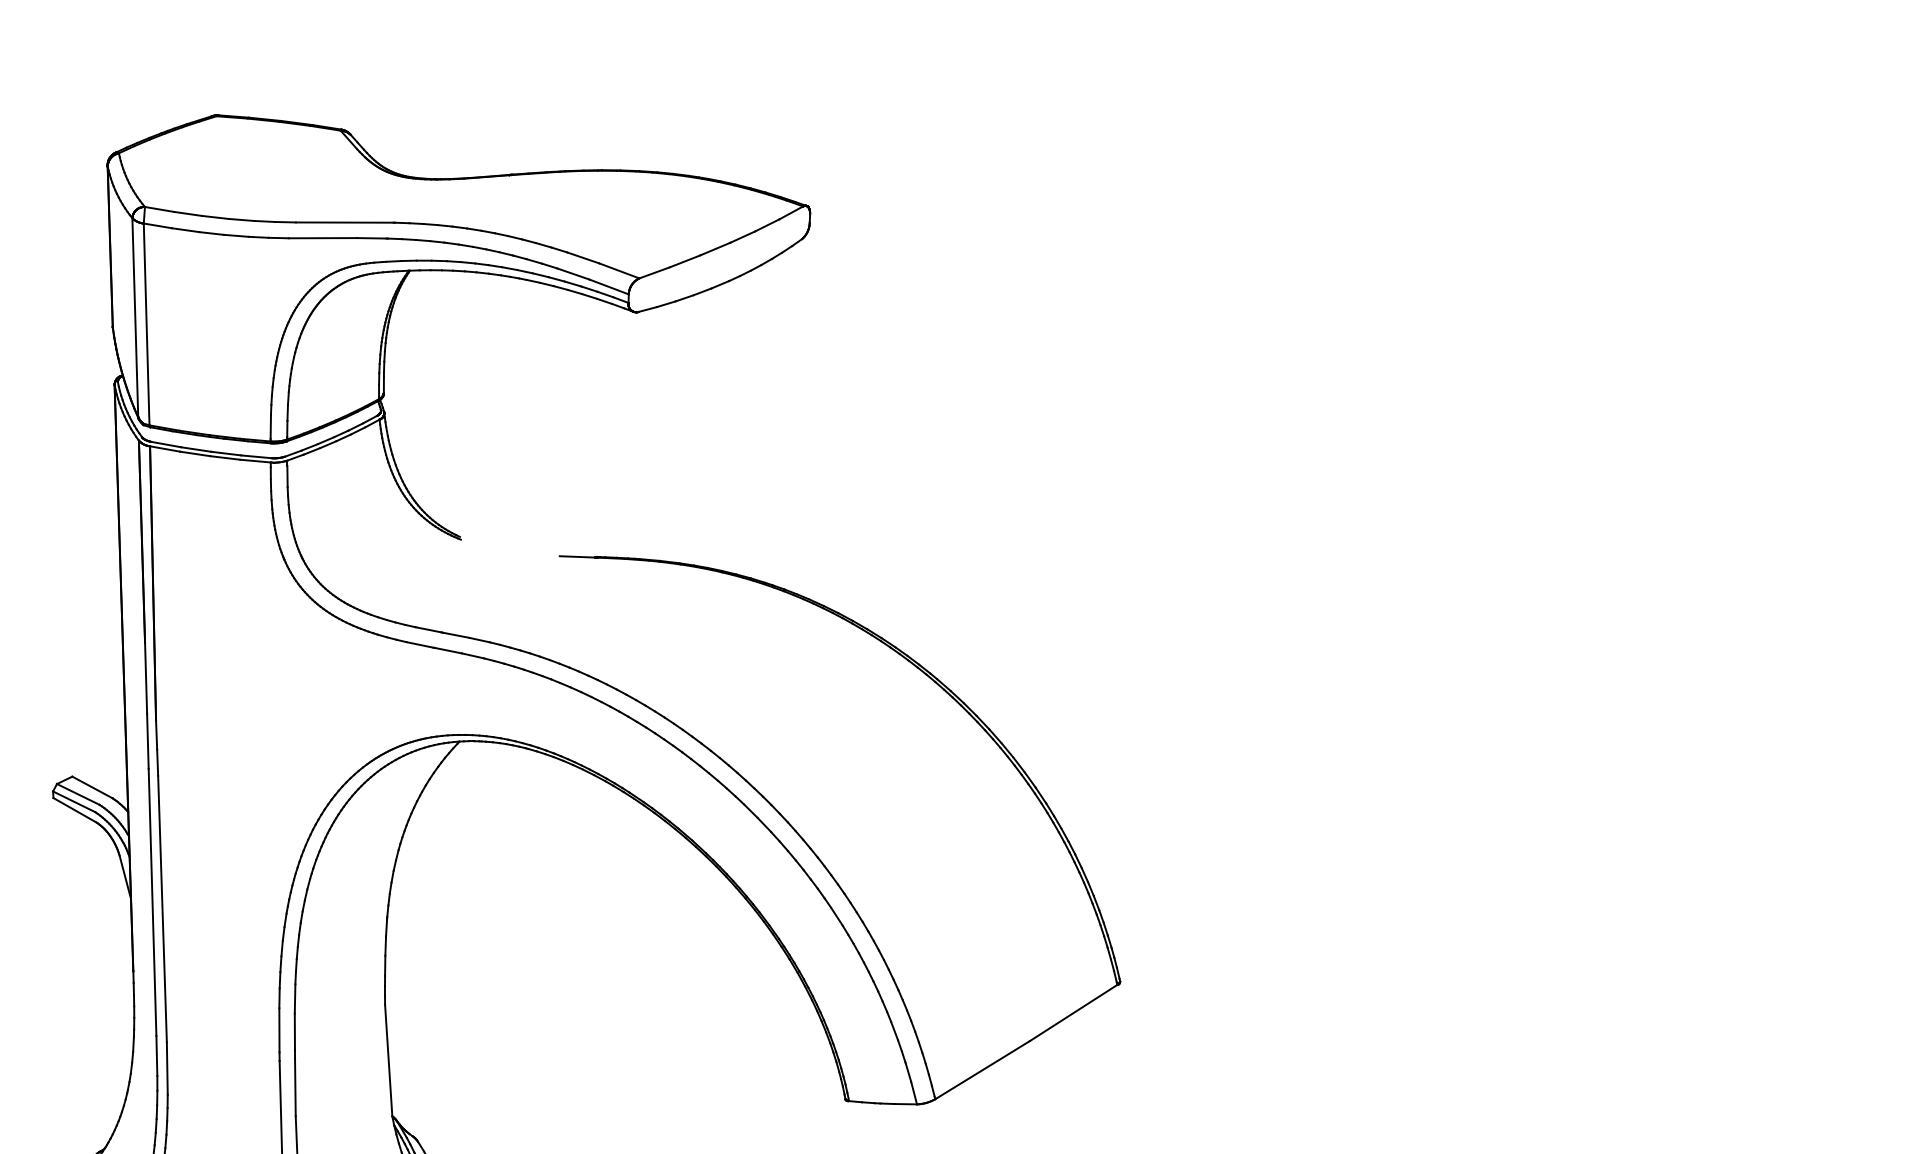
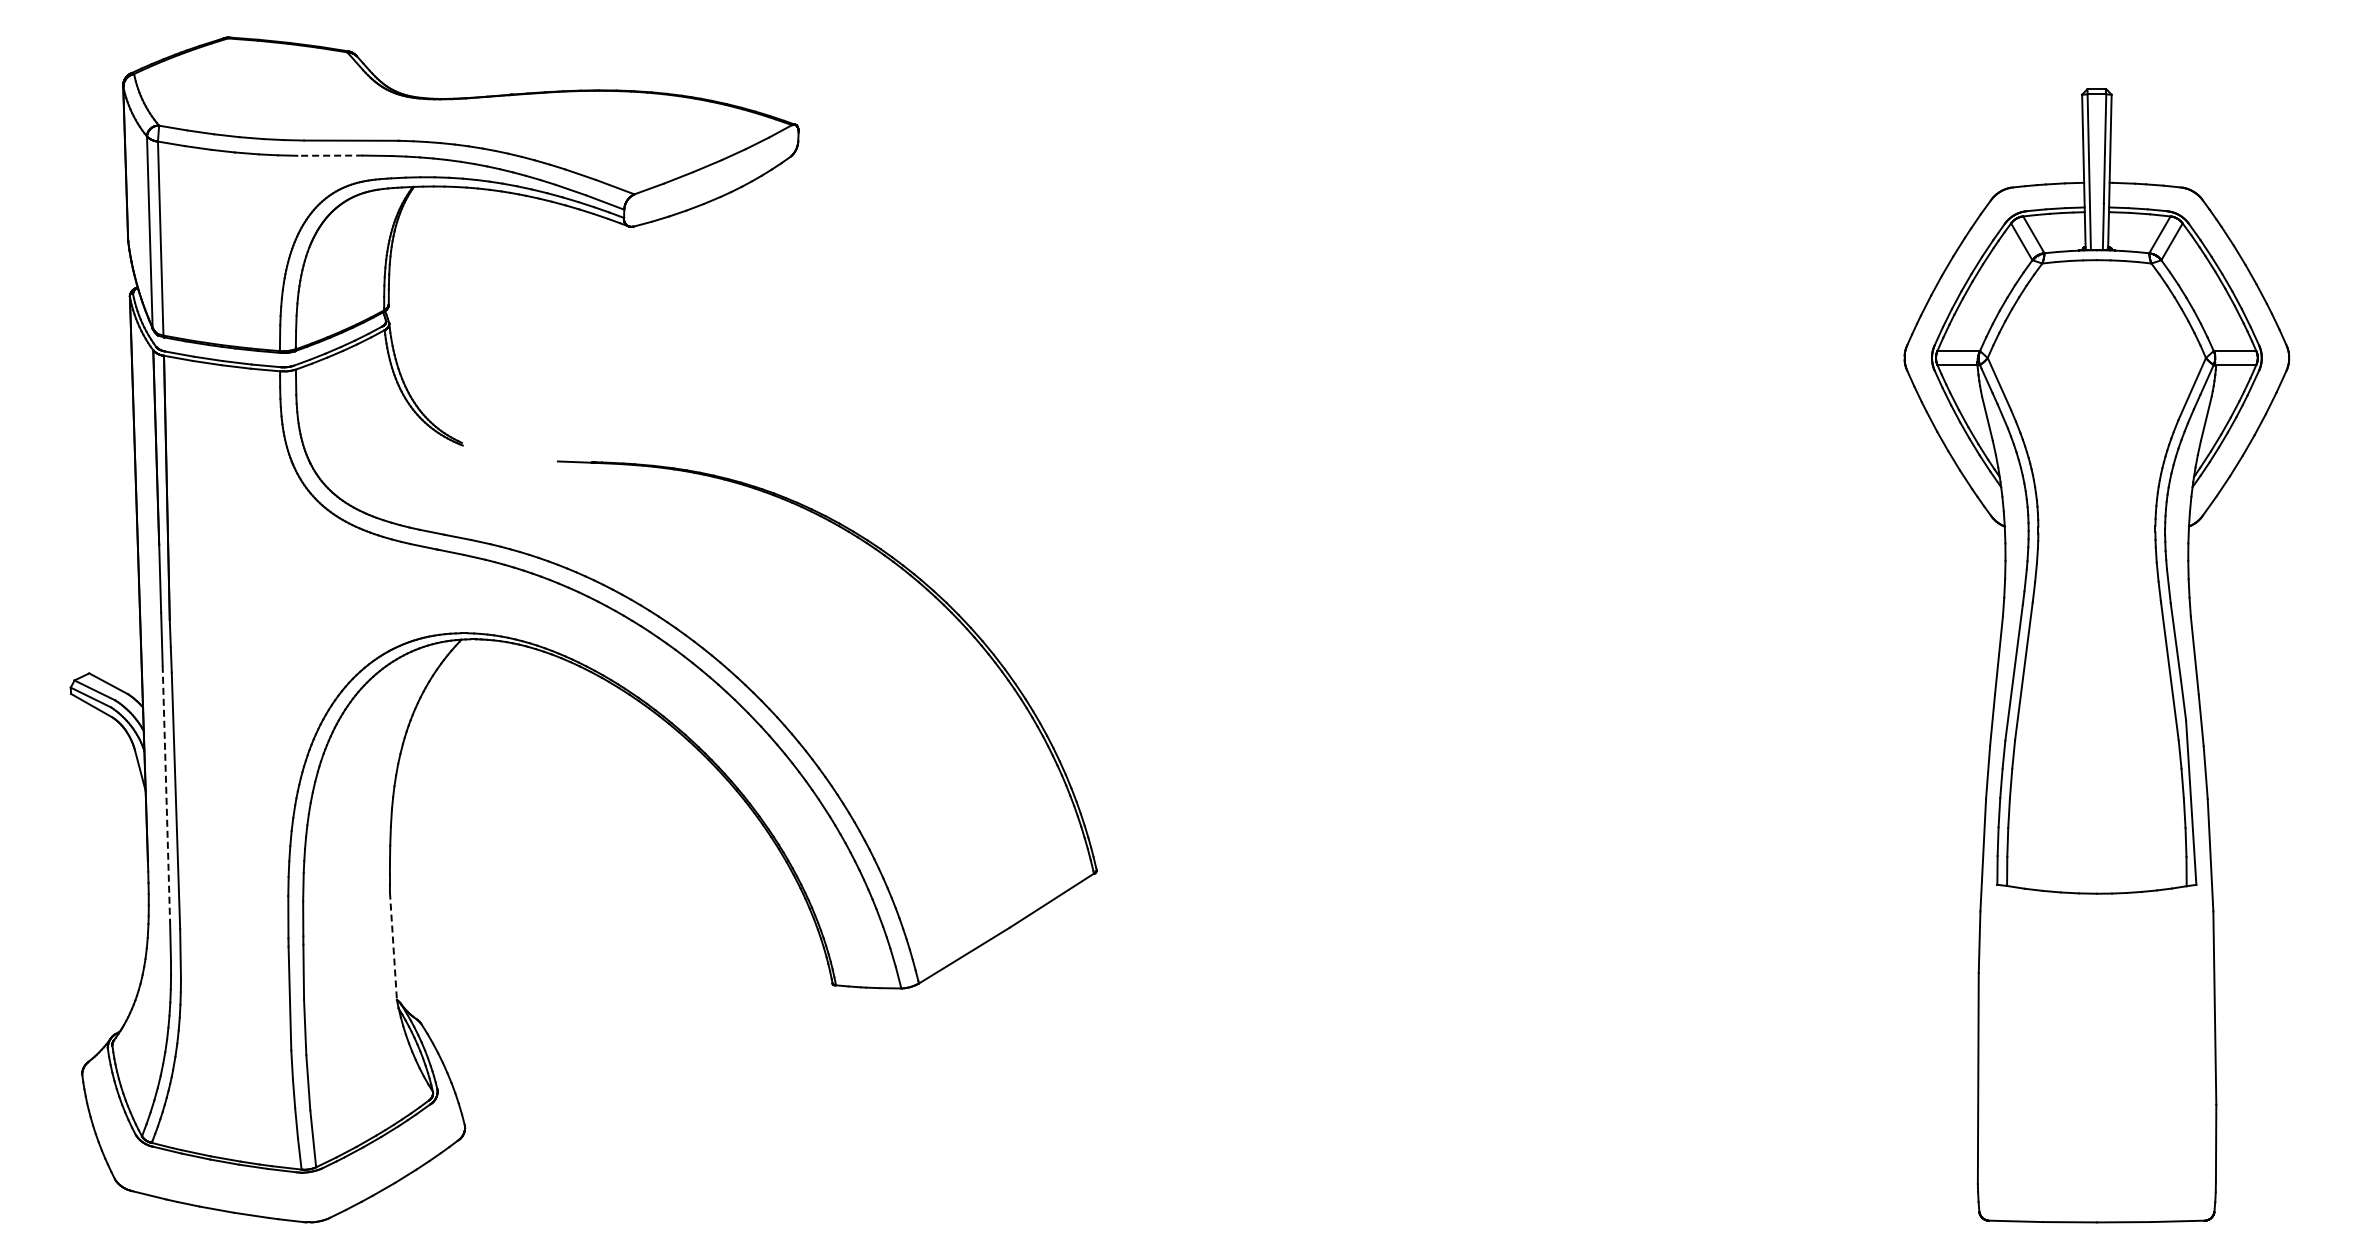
line: (323, 238) -> (330, 155), solid -> dashed
line: (152, 902) -> (166, 794), solid -> dashed
line: (388, 1060) -> (393, 946), solid -> dashed

